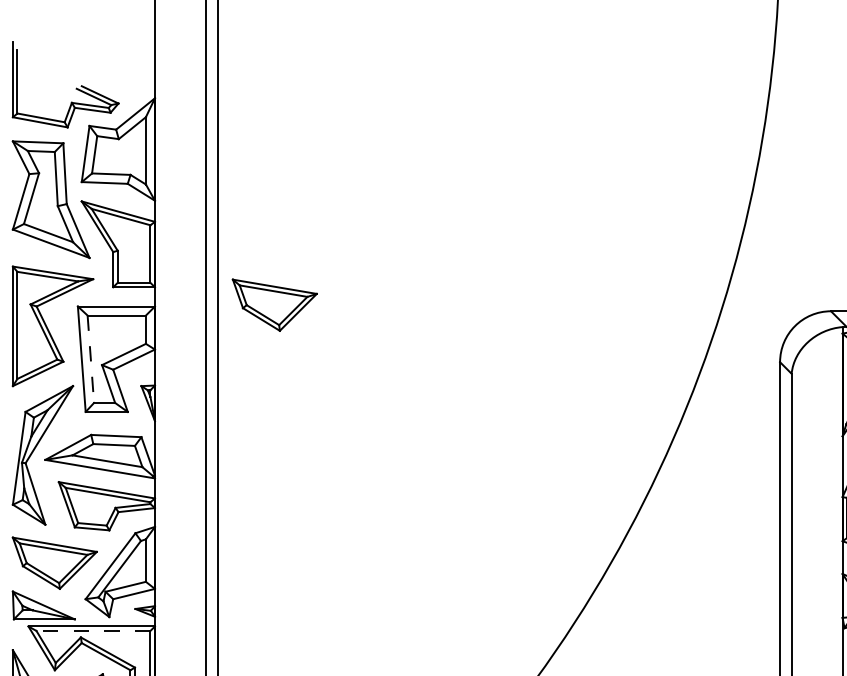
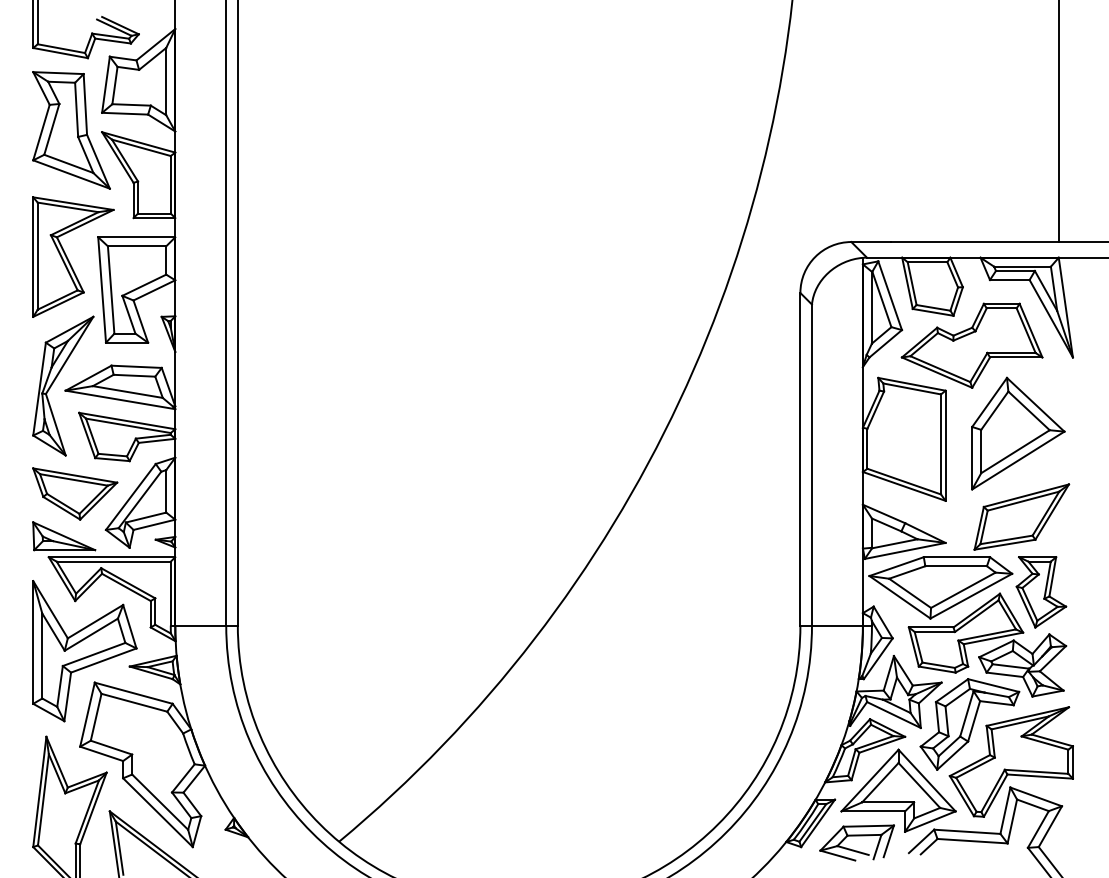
part: (275, 304) -> (295, 235), removed
line: (91, 359) -> (111, 290), dashed -> solid
line: (93, 630) -> (113, 561), dashed -> solid

